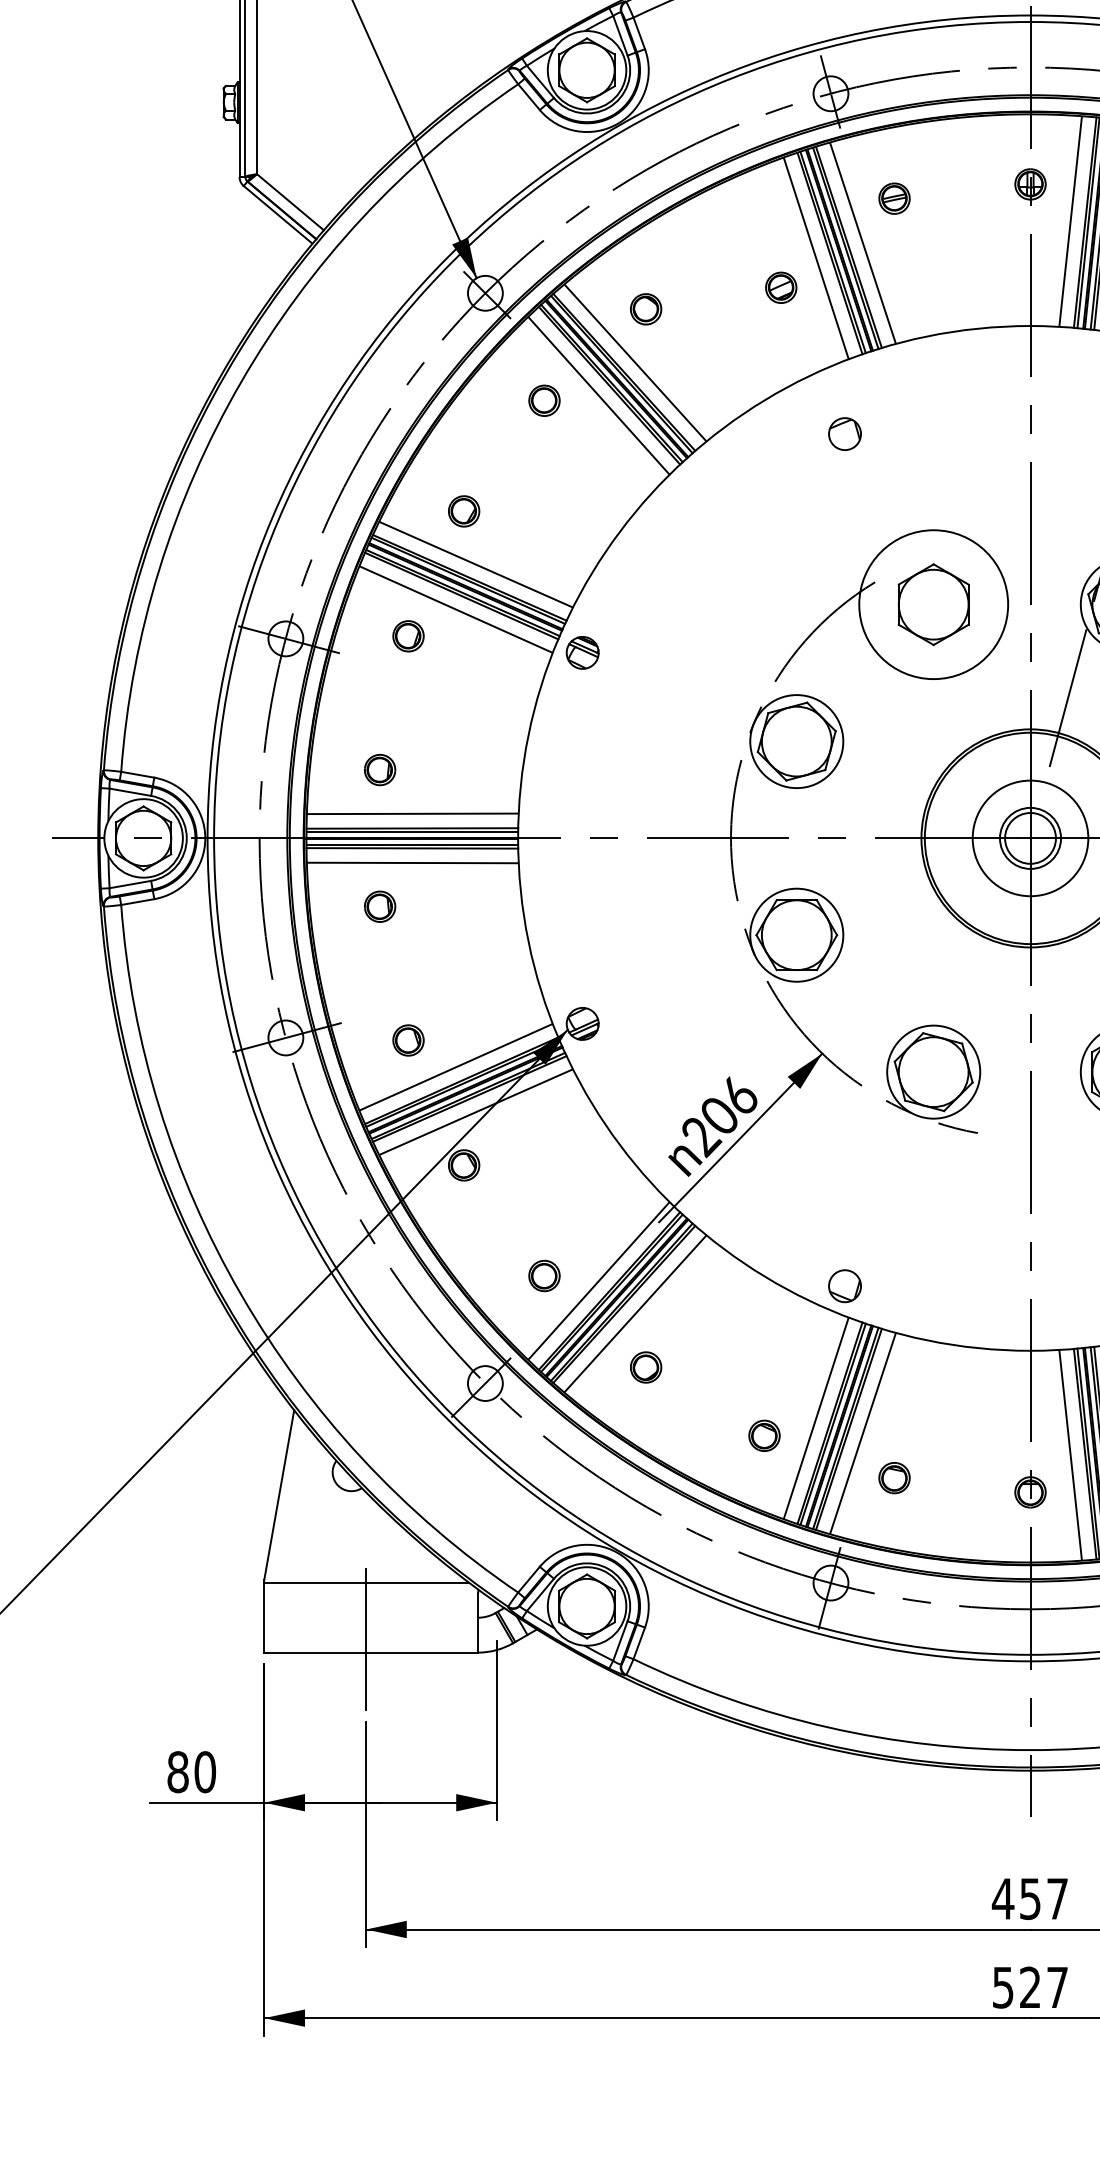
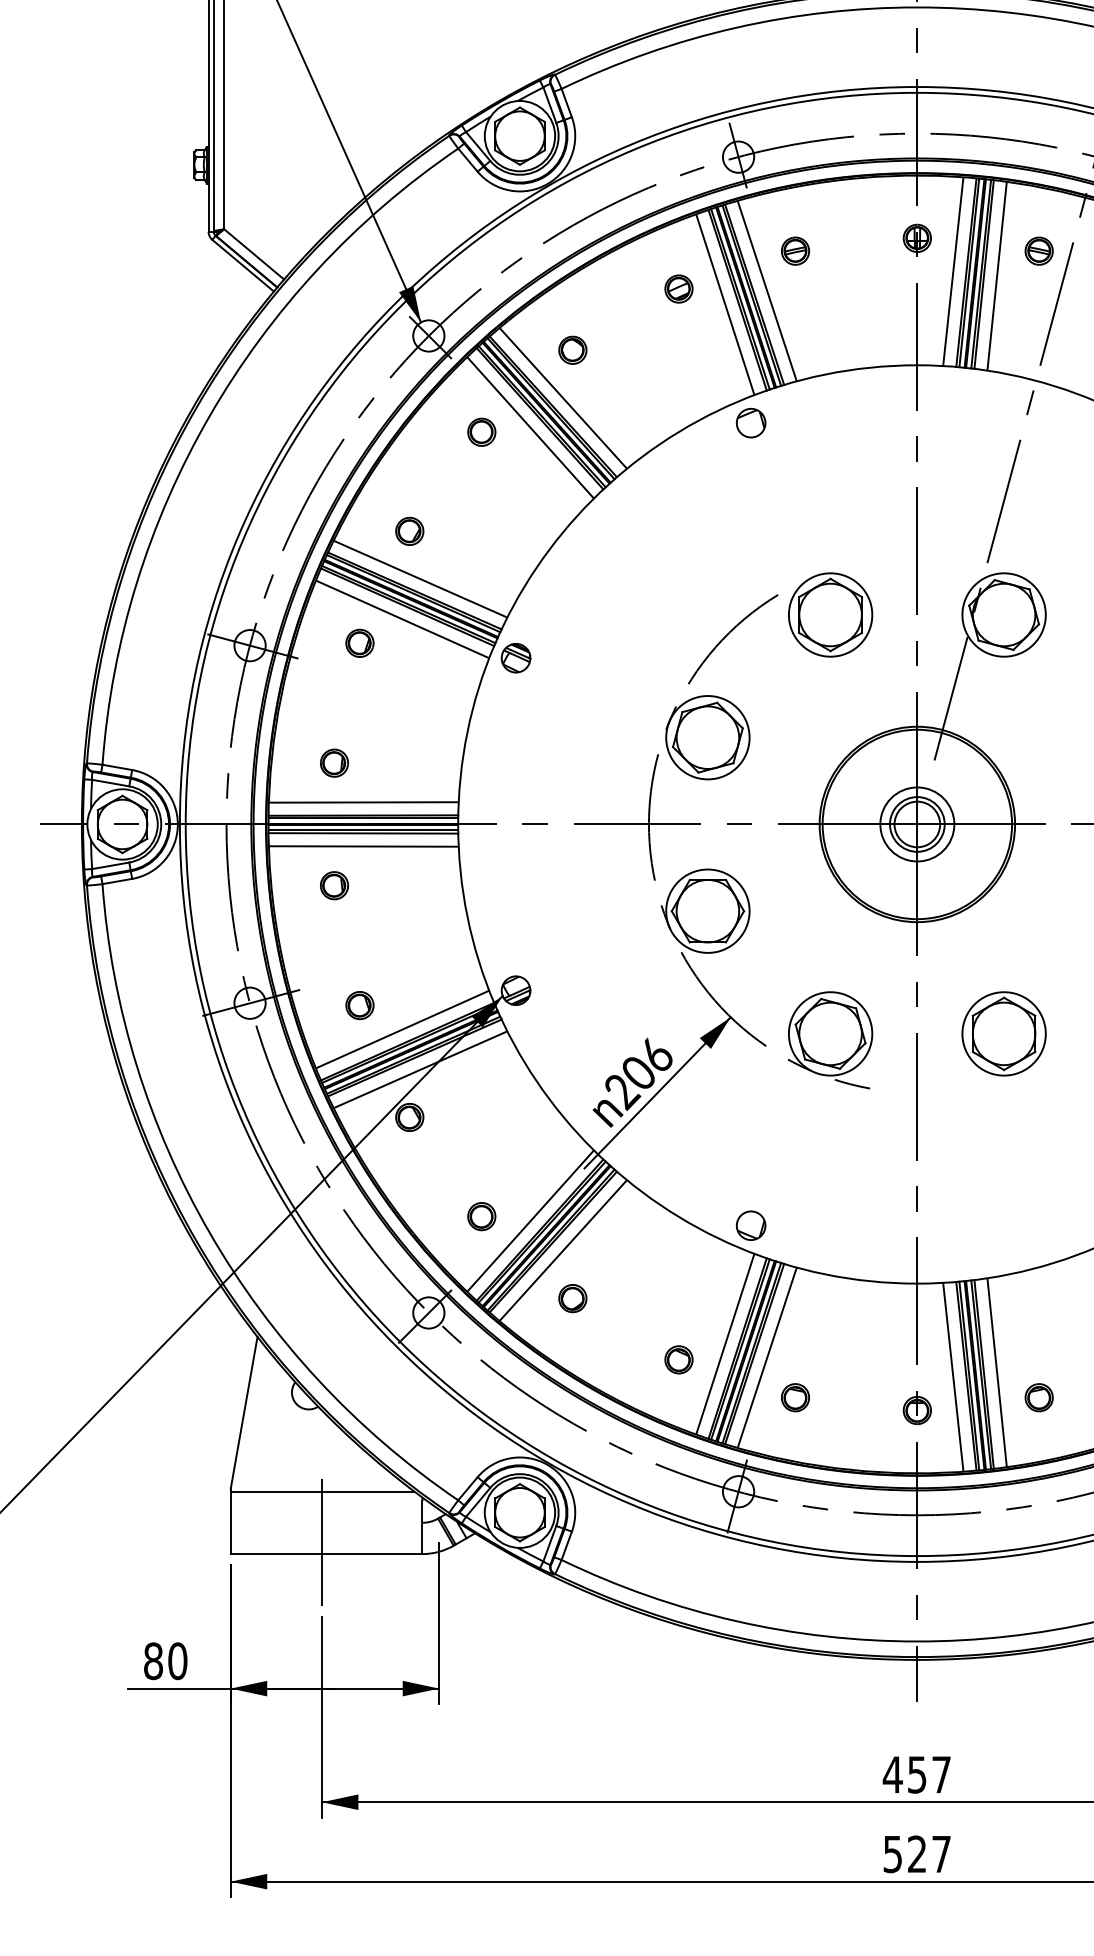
part: (780, 287) -> (678, 288), moved
part: (844, 434) -> (750, 423), moved
circle: (933, 604) -> (830, 614), size x0.62
circle: (1030, 838) -> (917, 824), size x0.71

